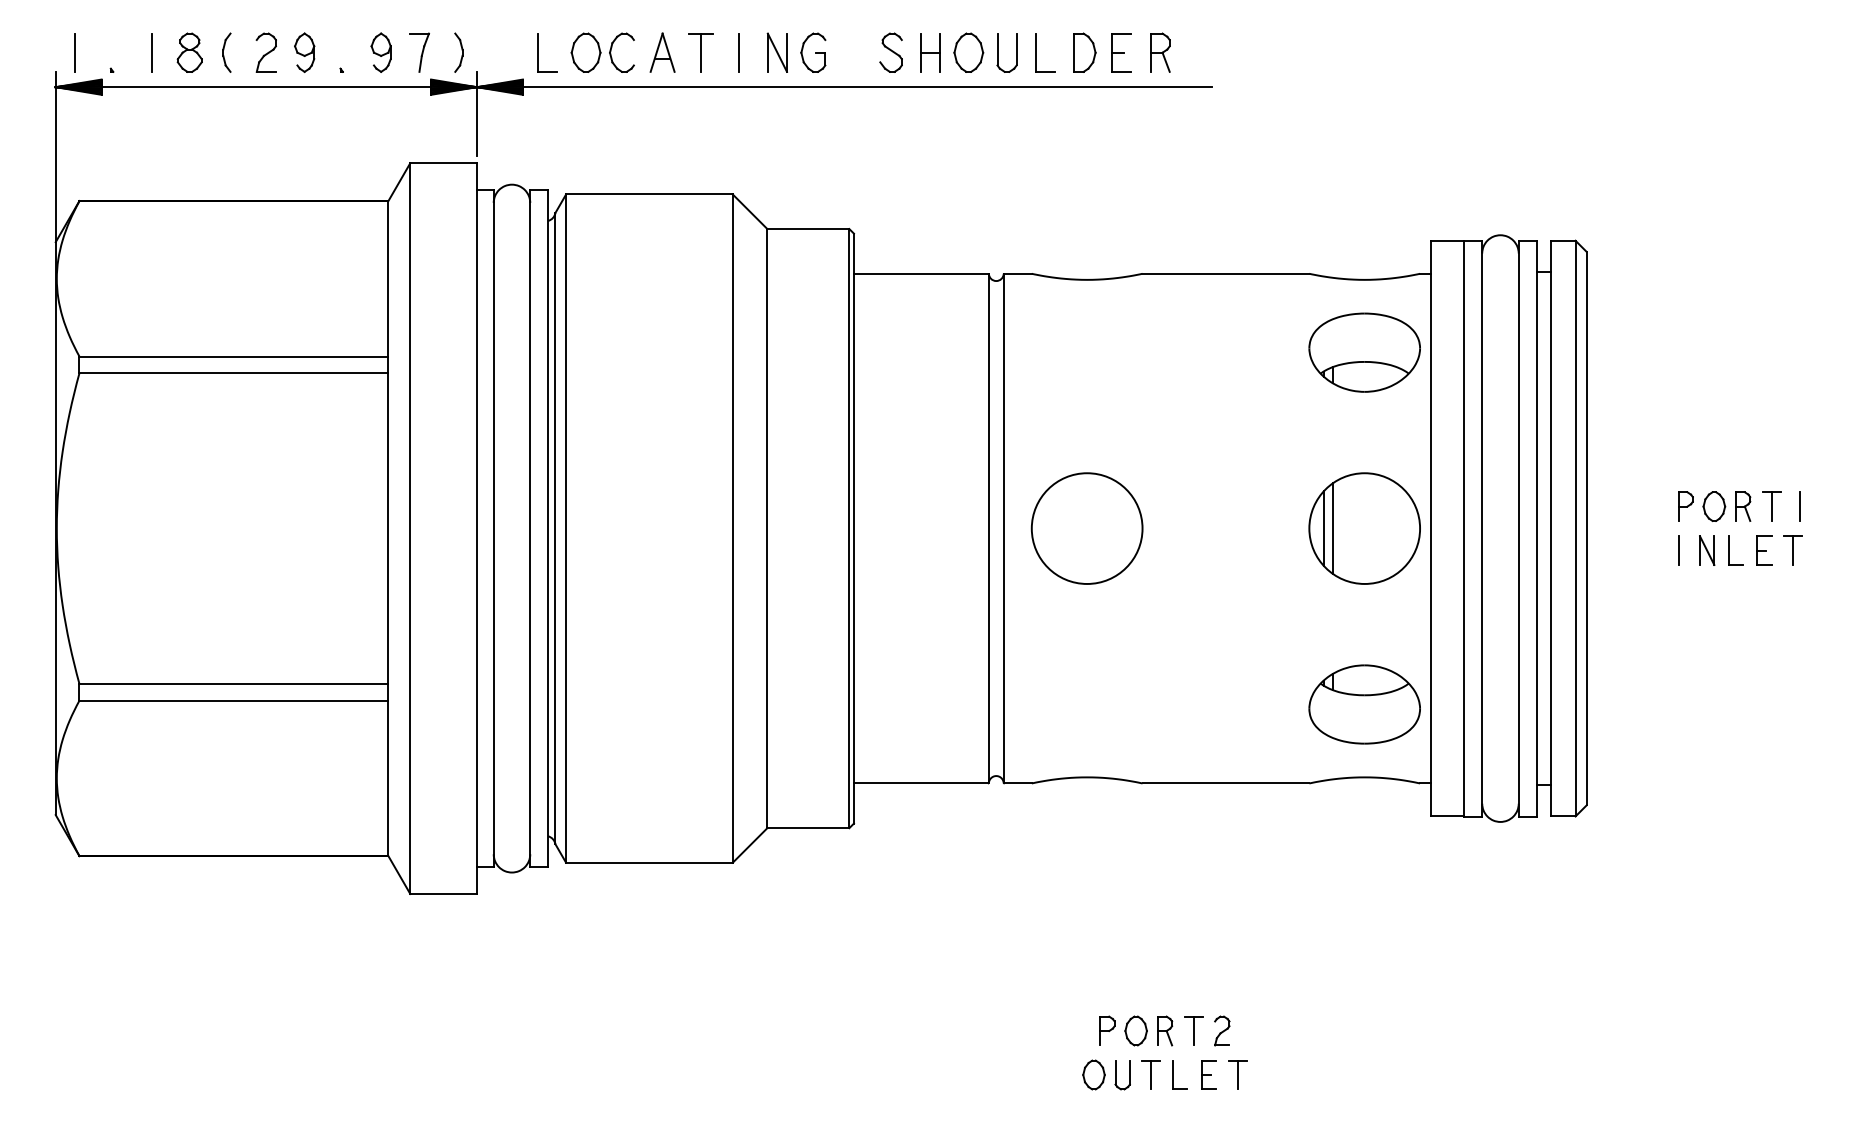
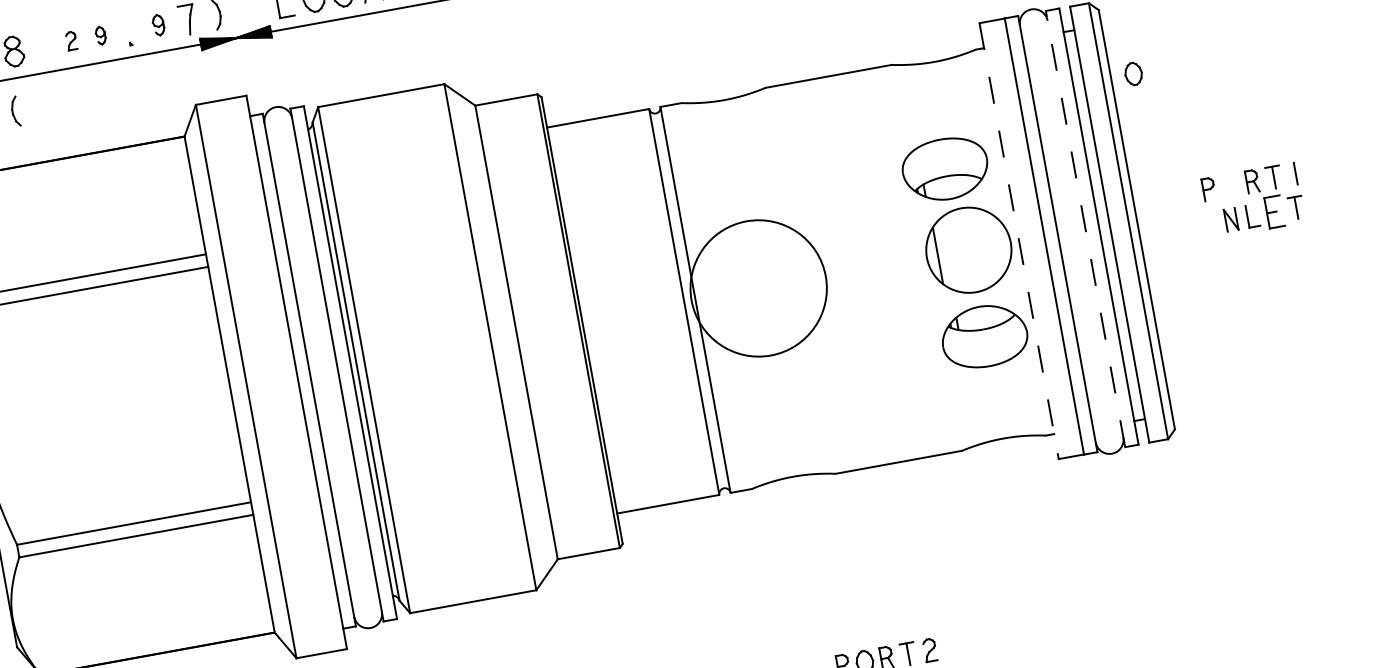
part: (226, 52) -> (14, 111), moved
part: (265, 52) -> (71, 41), size x0.6
part: (304, 52) -> (100, 35), size x0.6
part: (380, 52) -> (158, 25), size x0.7
line: (477, 113) -> (239, 58), removed
part: (1364, 352) -> (945, 169), moved
part: (1714, 506) -> (1133, 73), moved
circle: (1086, 528) -> (758, 288), size x1.6
line: (1333, 528) -> (945, 254), removed
line: (1431, 528) -> (1019, 240), solid -> dashed
line: (1518, 528) -> (1085, 229), solid -> dashed
line: (1678, 550) -> (1209, 223), removed
part: (1764, 550) -> (1274, 211), size x1.4
part: (1364, 704) -> (984, 336), moved

